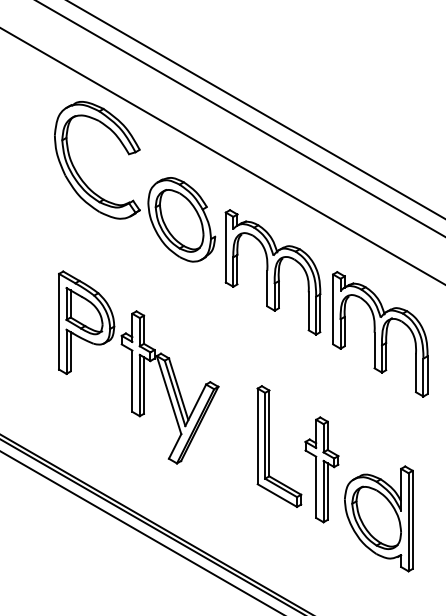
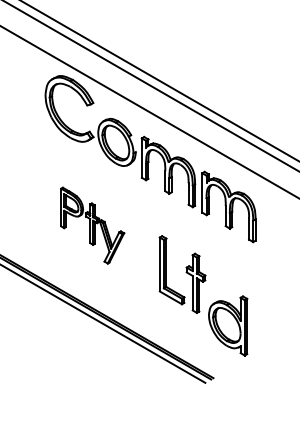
part: (138, 367) -> (92, 225), size x0.7
part: (379, 518) -> (228, 325), moved

